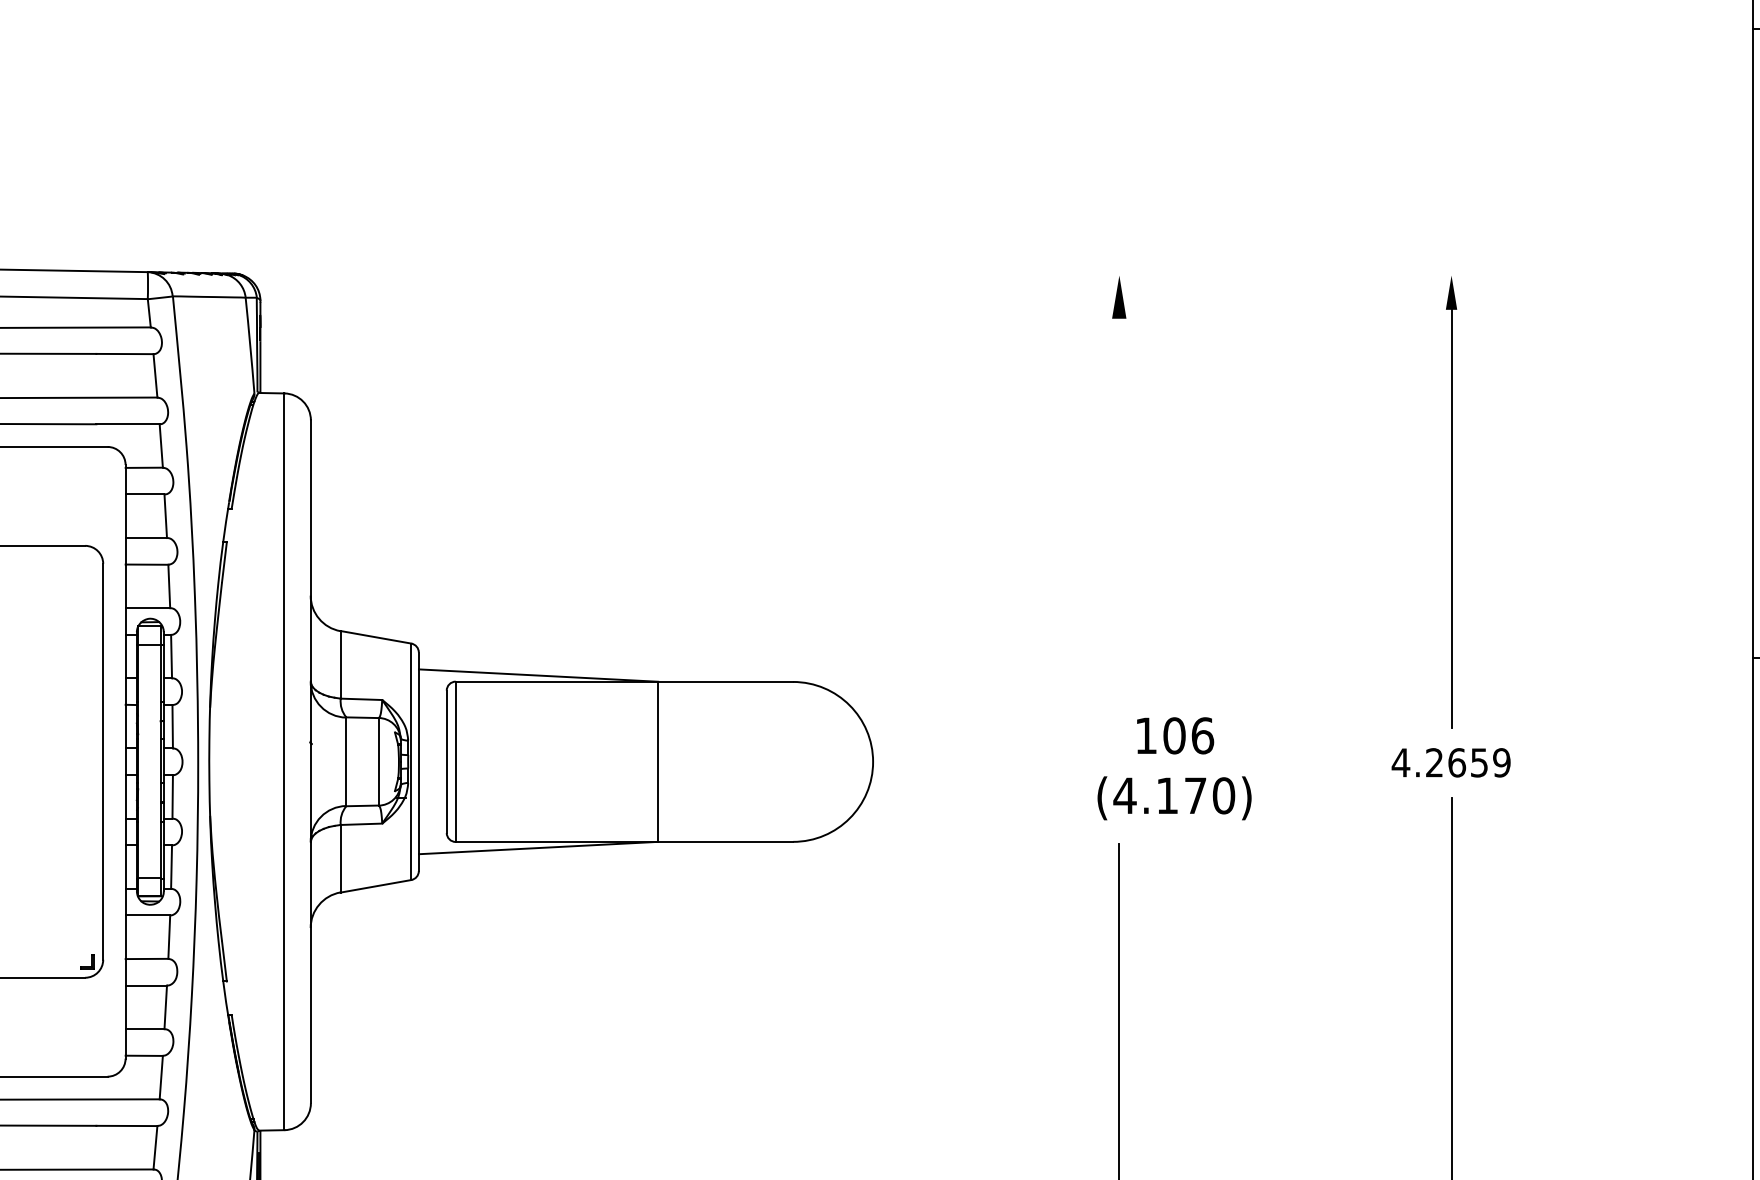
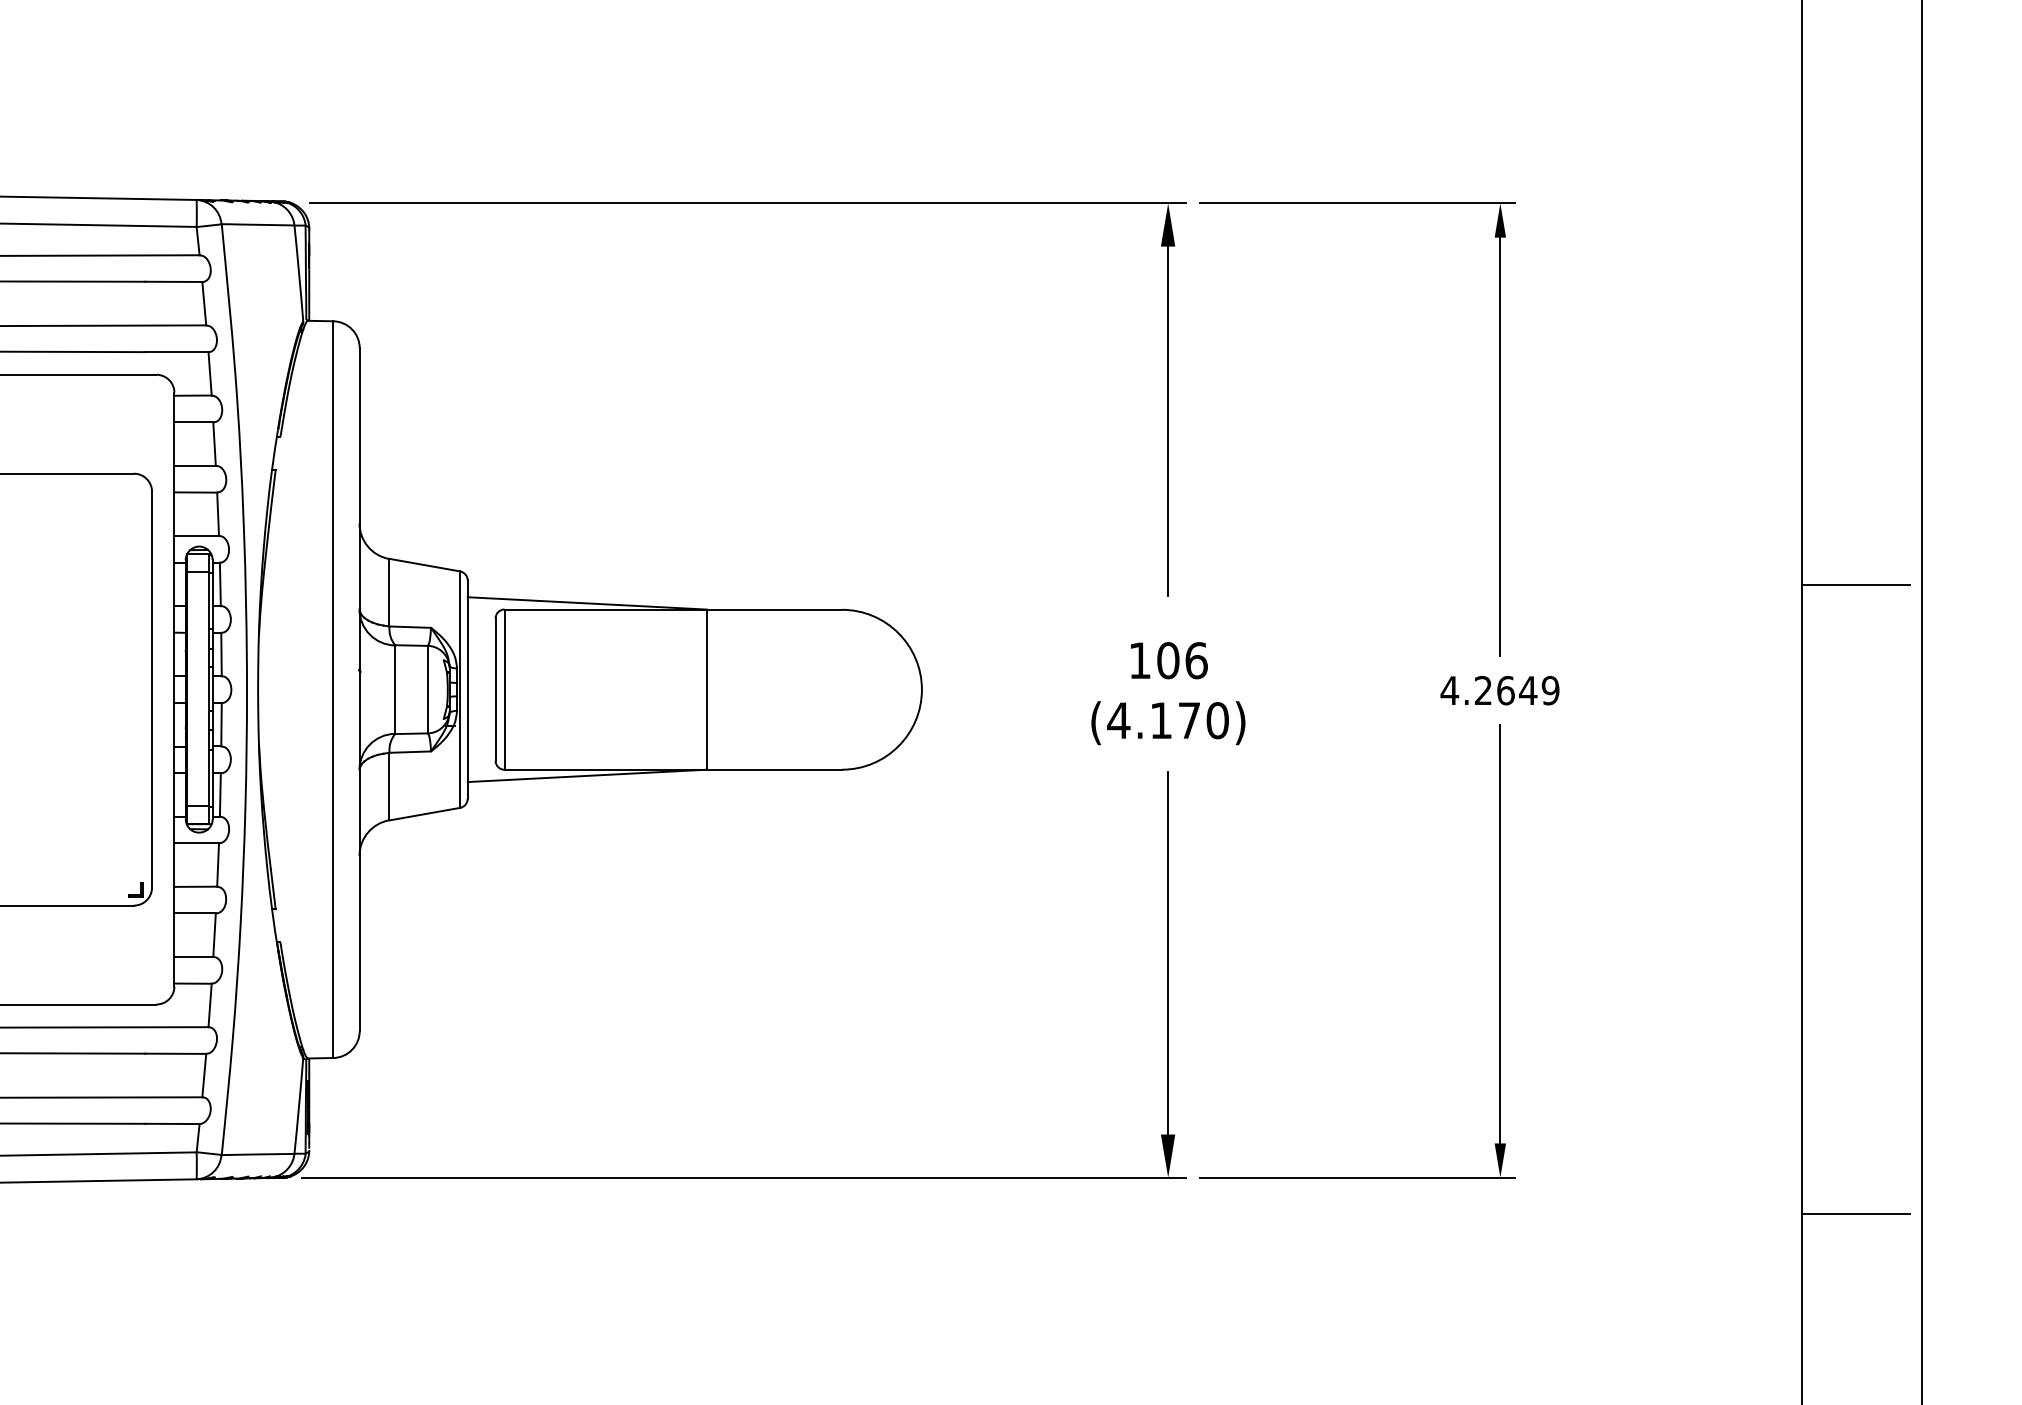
line: (699, 275) -> (748, 203), added
line: (1308, 275) -> (1357, 203), added
line: (1119, 492) -> (1168, 420), added
text: (1478, 762) -> (1527, 690), 4.2659 -> 4.2649
text: (1174, 768) -> (1168, 693), moved

